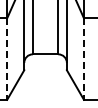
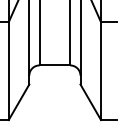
line: (7, 59) -> (9, 71), dashed -> solid
line: (83, 59) -> (100, 71), dashed -> solid

